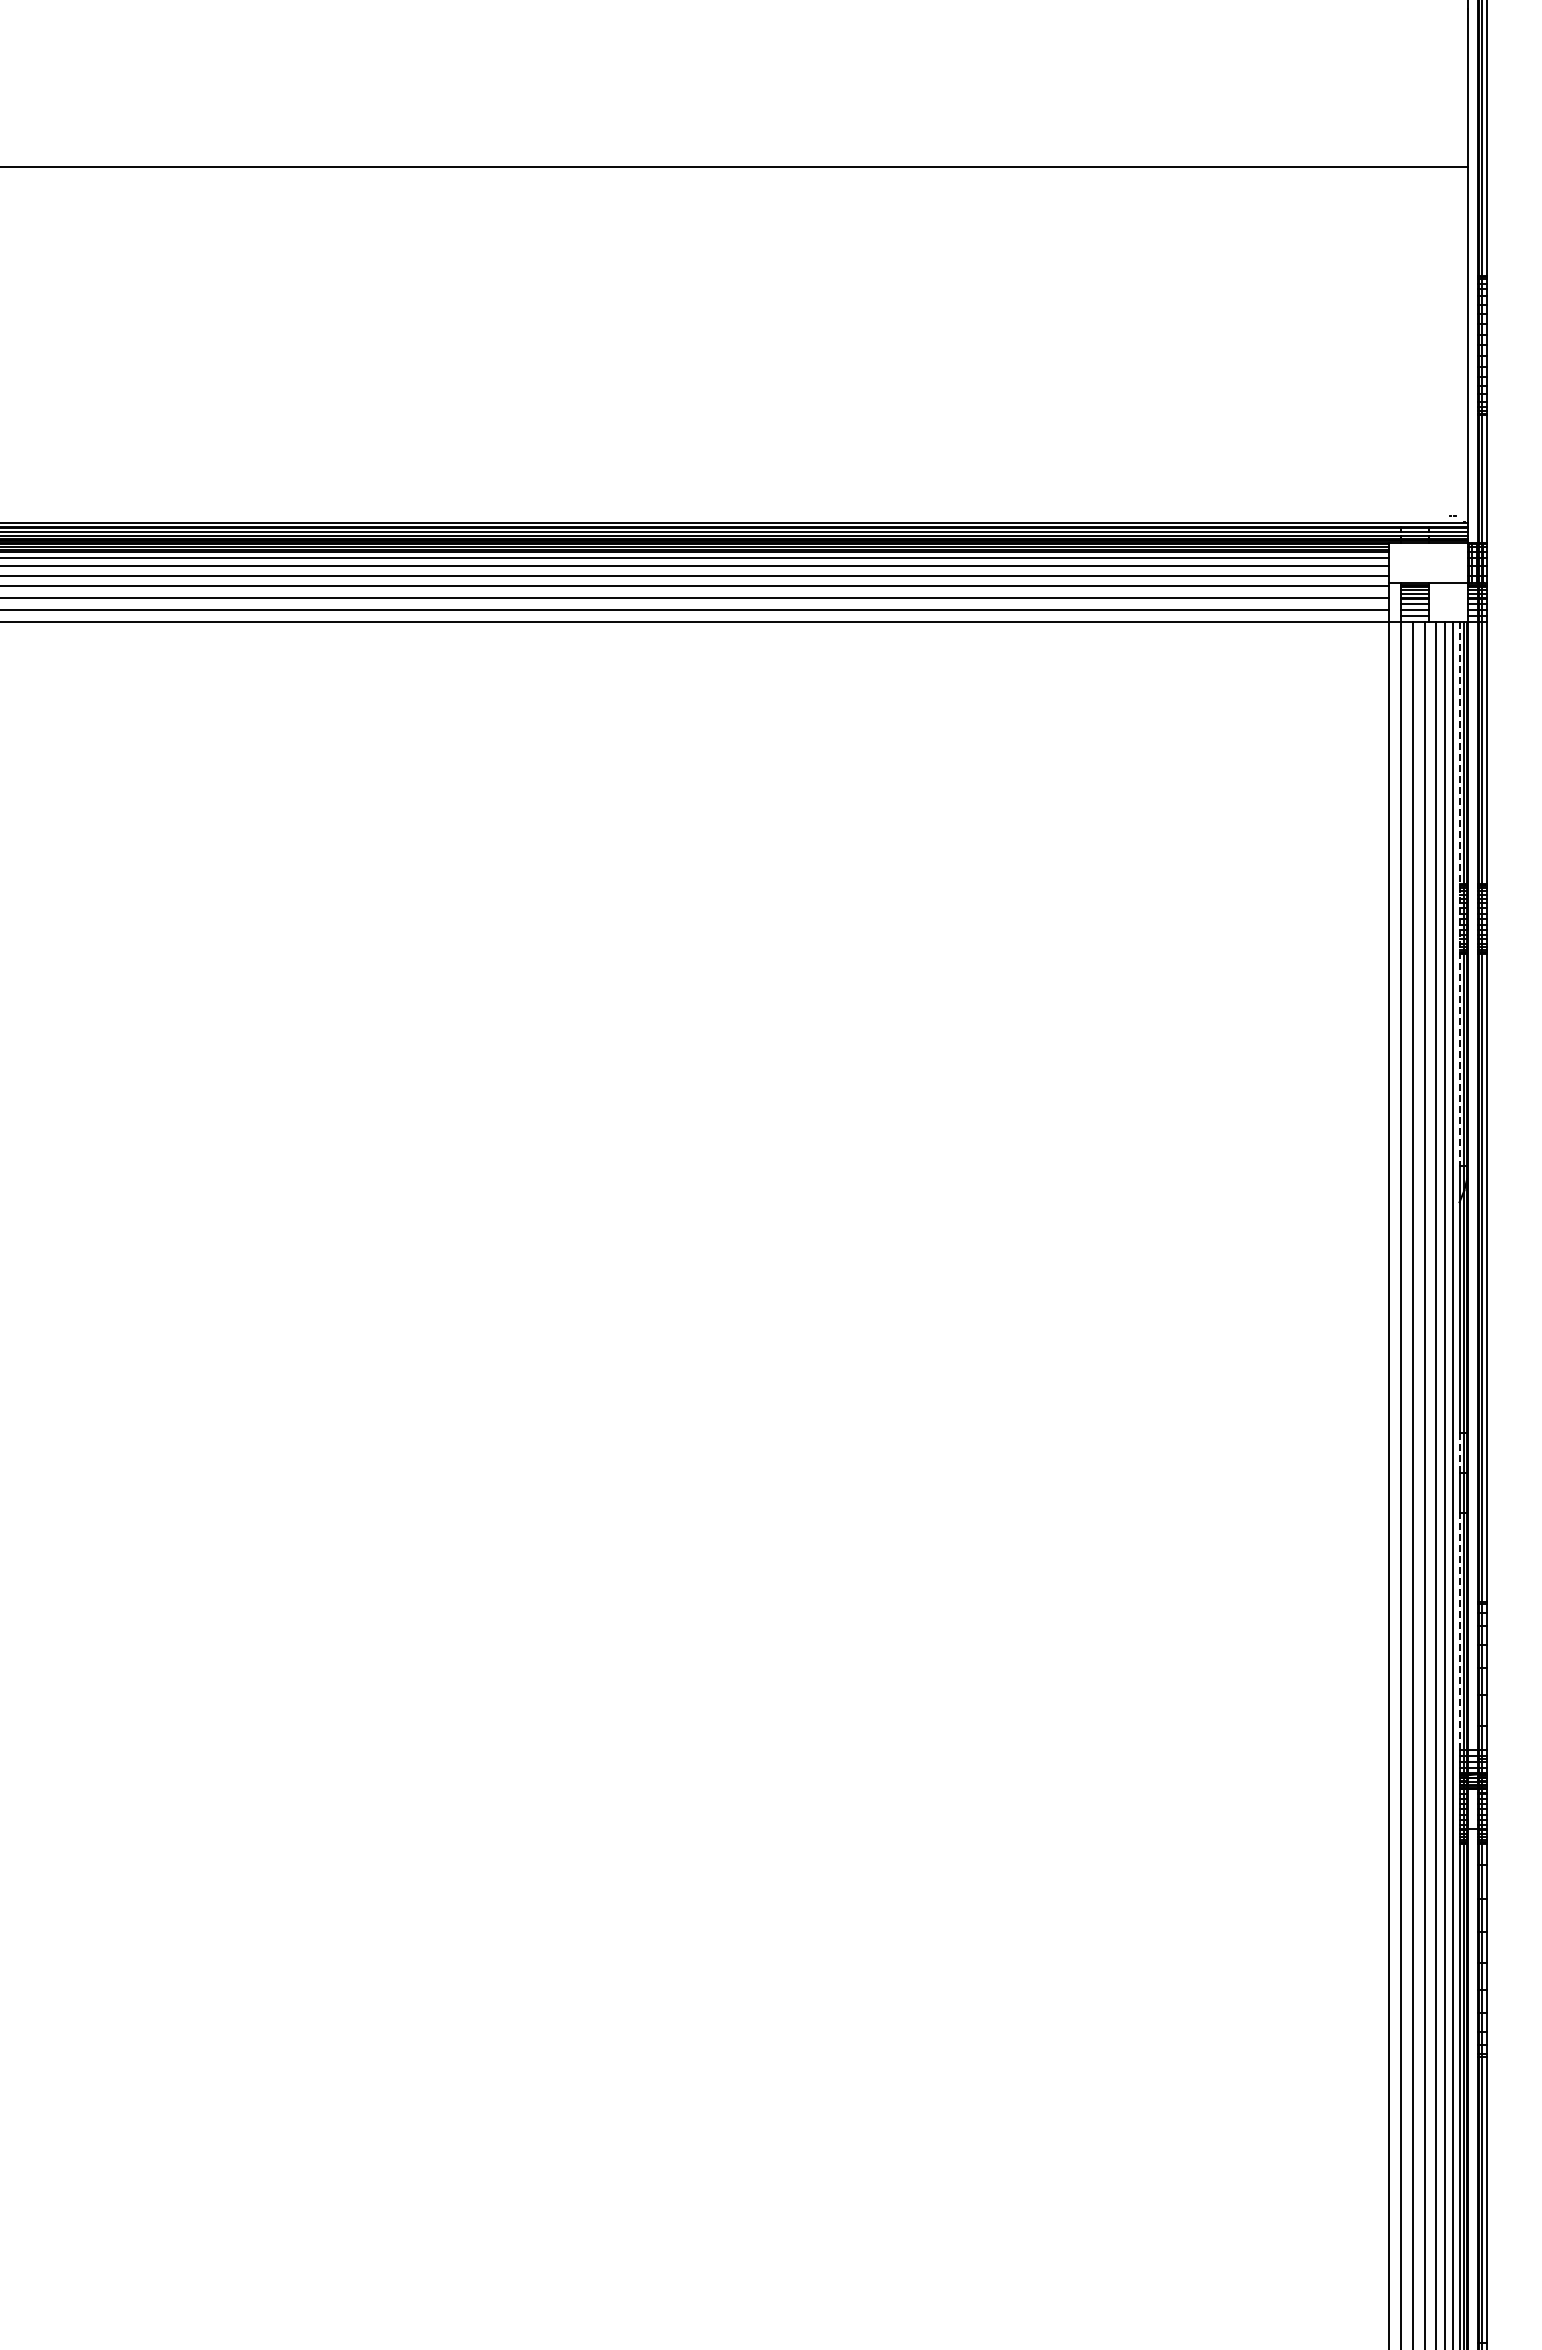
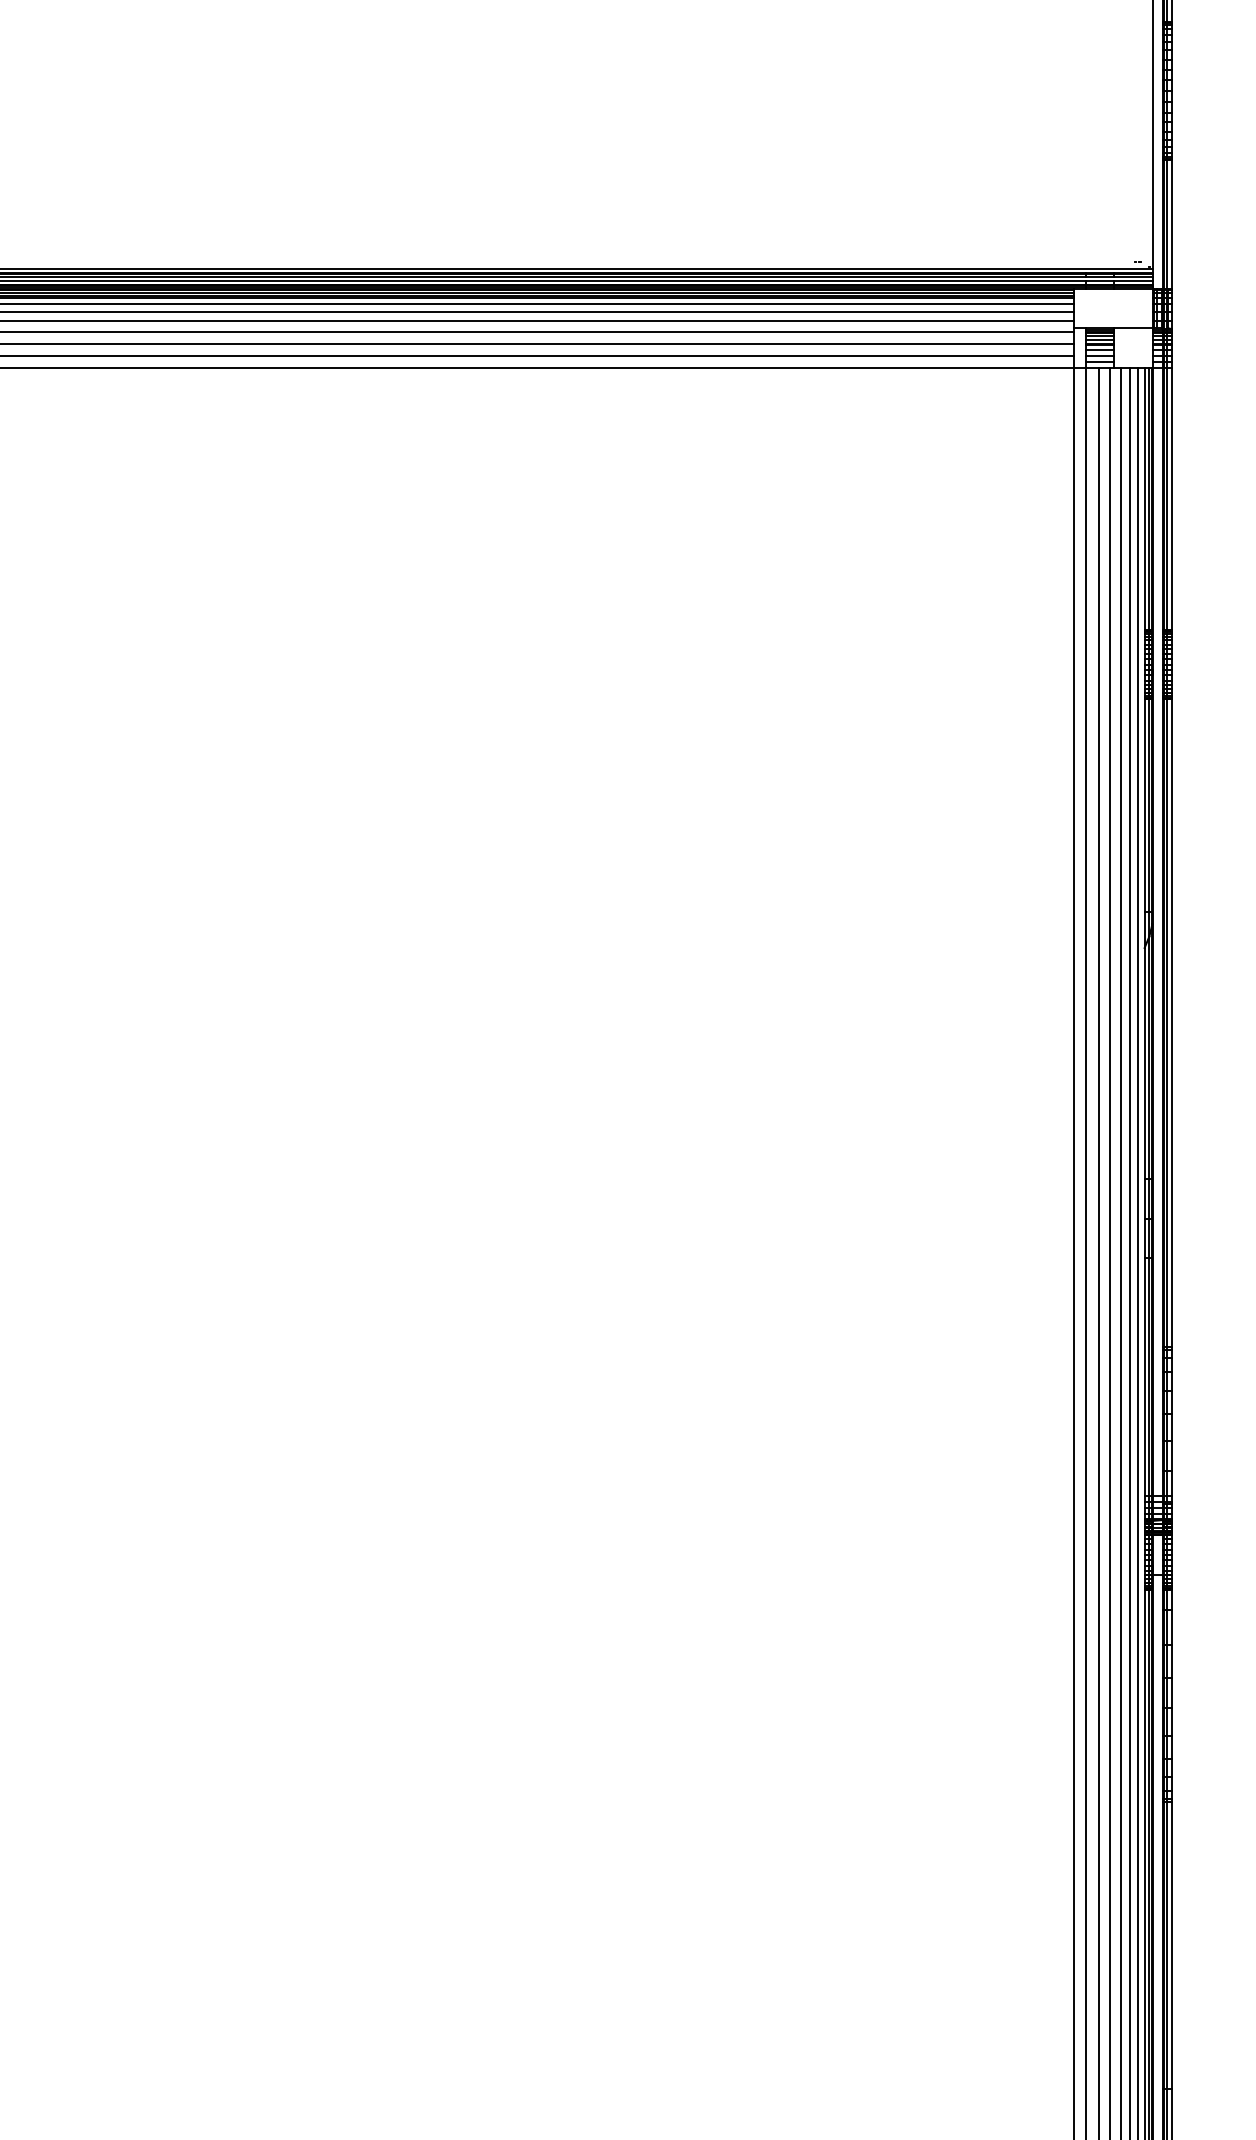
line: (1459, 894) -> (1144, 640), dashed -> solid
line: (1459, 1453) -> (1144, 1199), dashed -> solid
line: (1459, 1631) -> (1144, 1377), dashed -> solid

